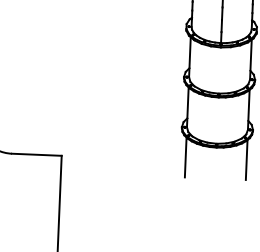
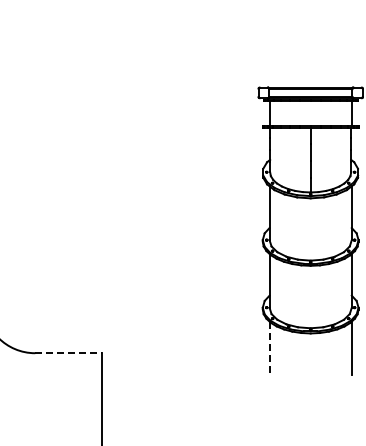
line: (36, 154) -> (68, 353), solid -> dashed
line: (185, 157) -> (269, 348), solid -> dashed

